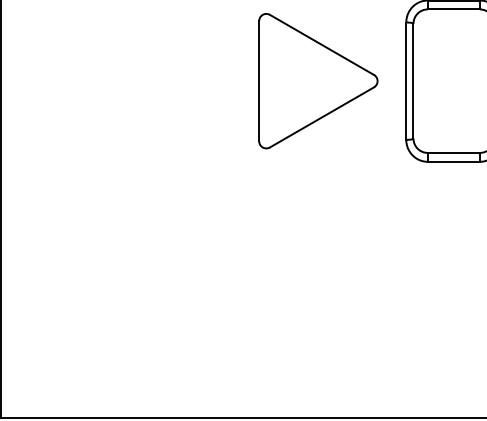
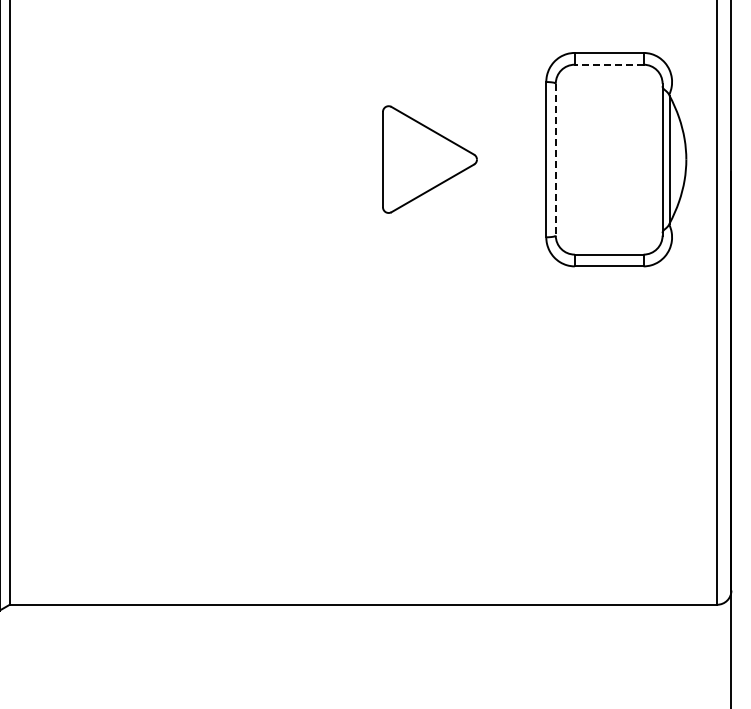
line: (453, 9) -> (608, 64), solid -> dashed
part: (318, 81) -> (429, 159), size x0.6
line: (413, 81) -> (555, 159), solid -> dashed

